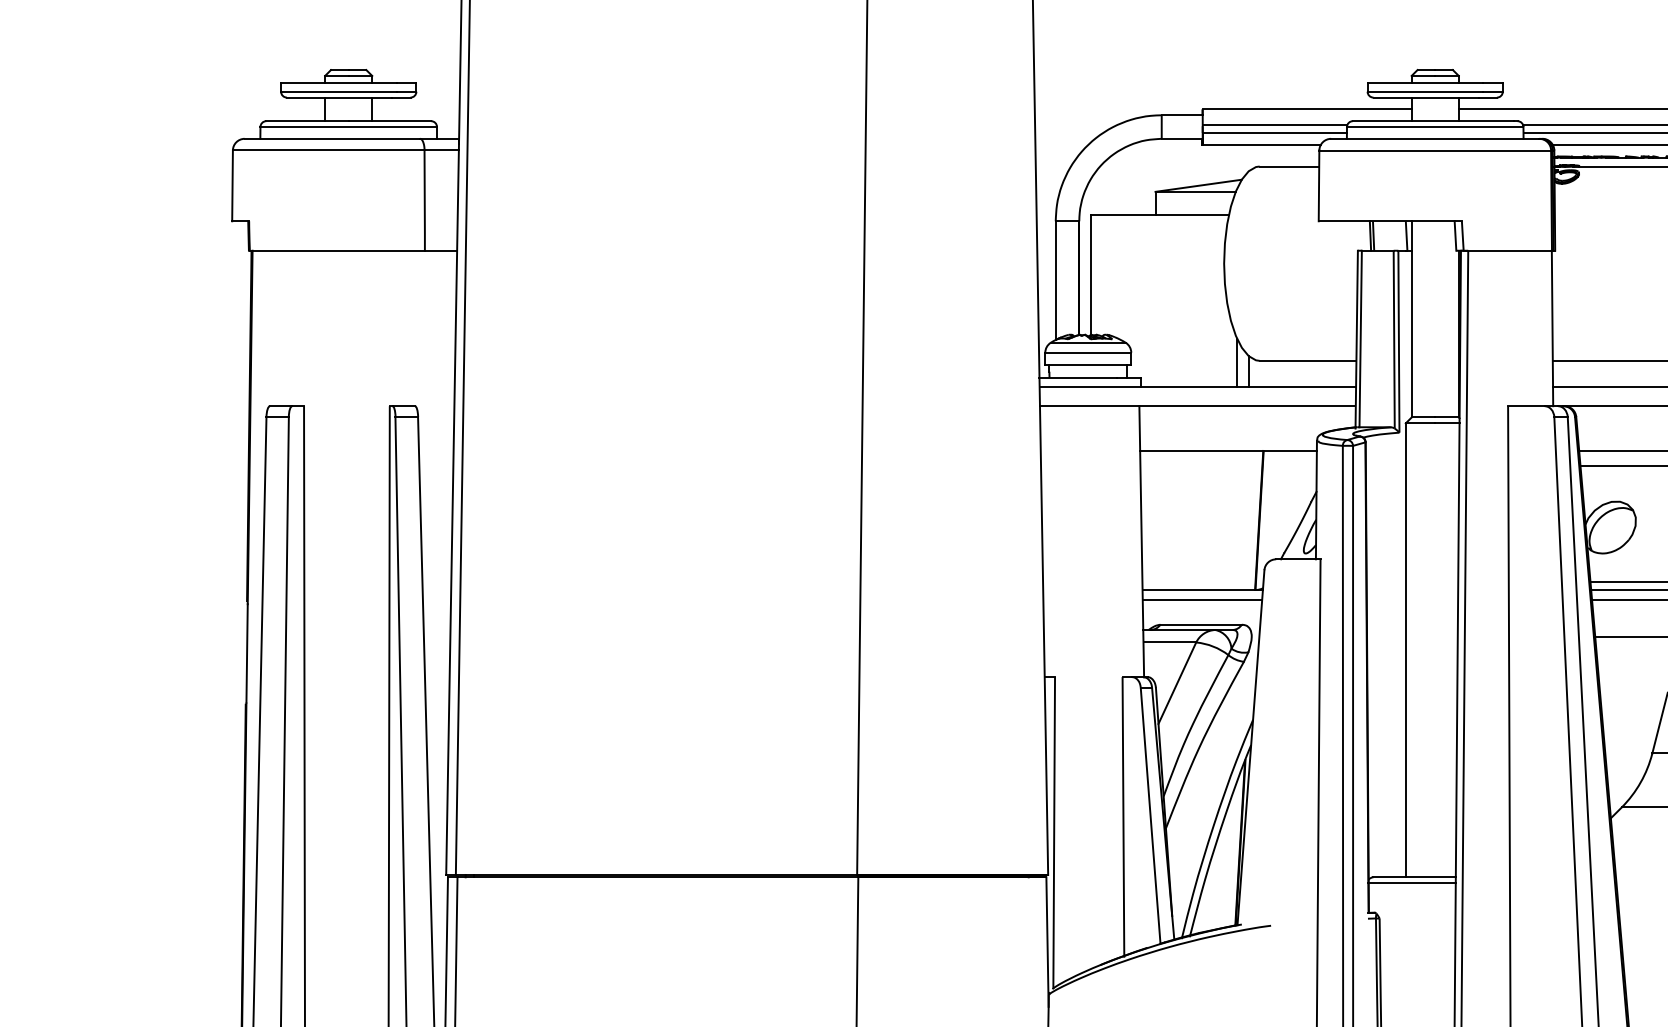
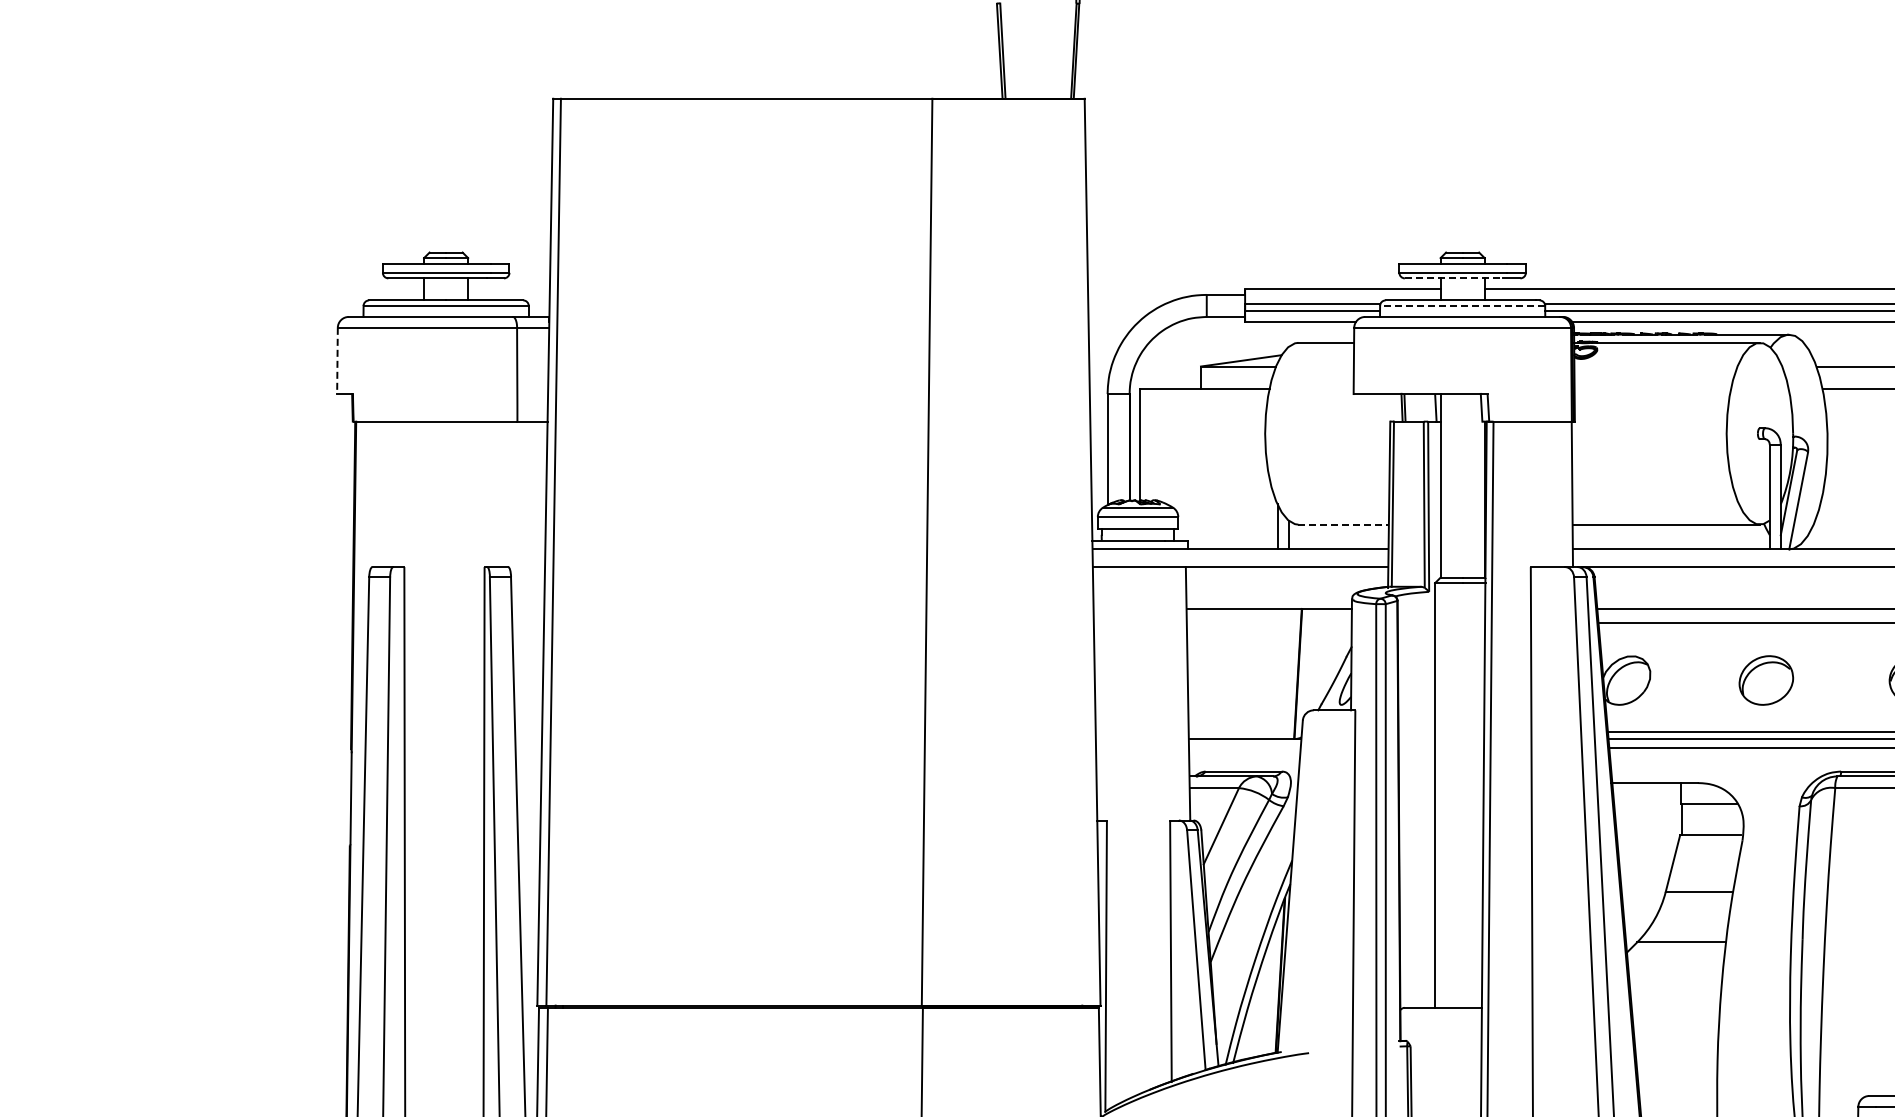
line: (1426, 97) -> (1454, 278), solid -> dashed
line: (1435, 126) -> (1462, 305), solid -> dashed
line: (232, 186) -> (337, 361), solid -> dashed
line: (1308, 360) -> (1344, 524), solid -> dashed
line: (1202, 600) -> (1244, 748), removed
line: (1411, 883) -> (1440, 1013), removed

